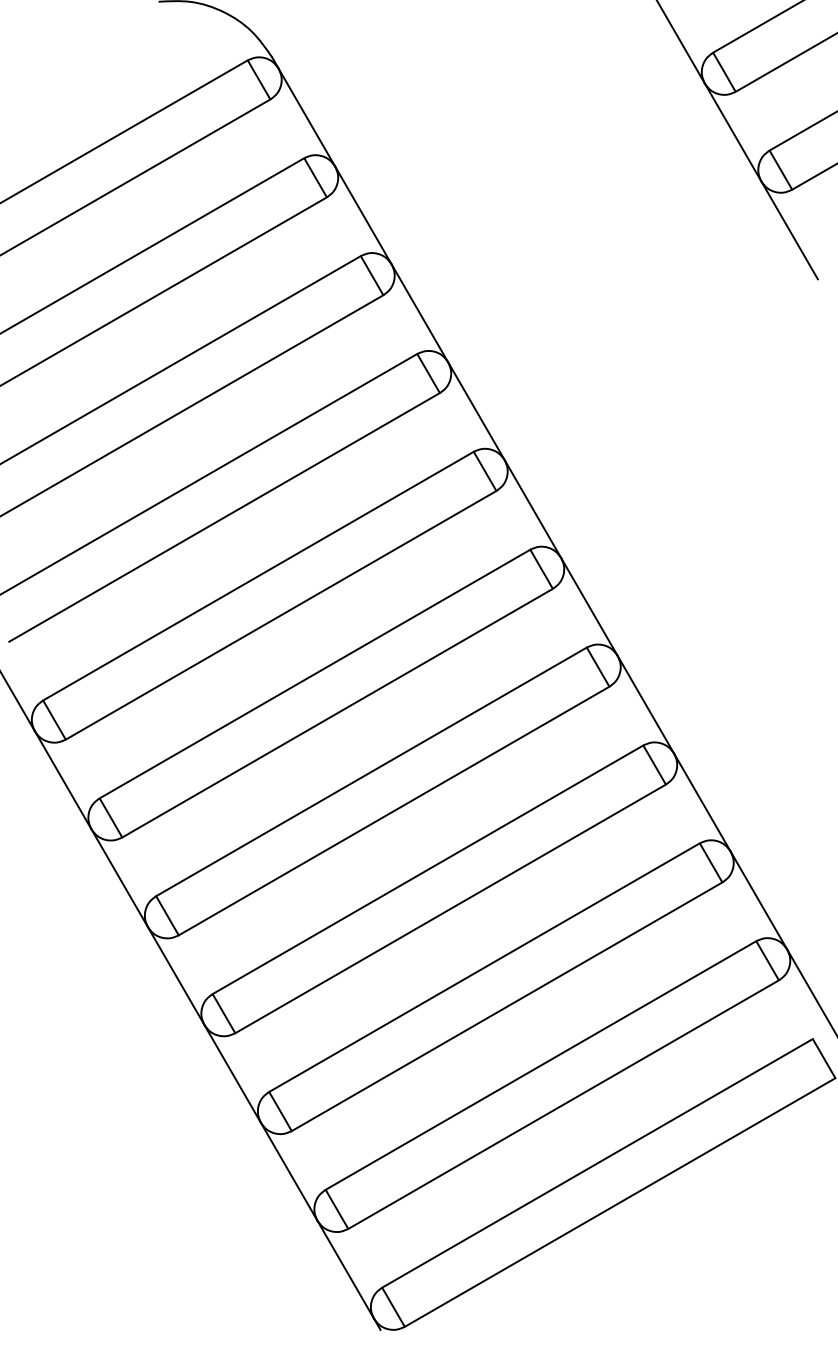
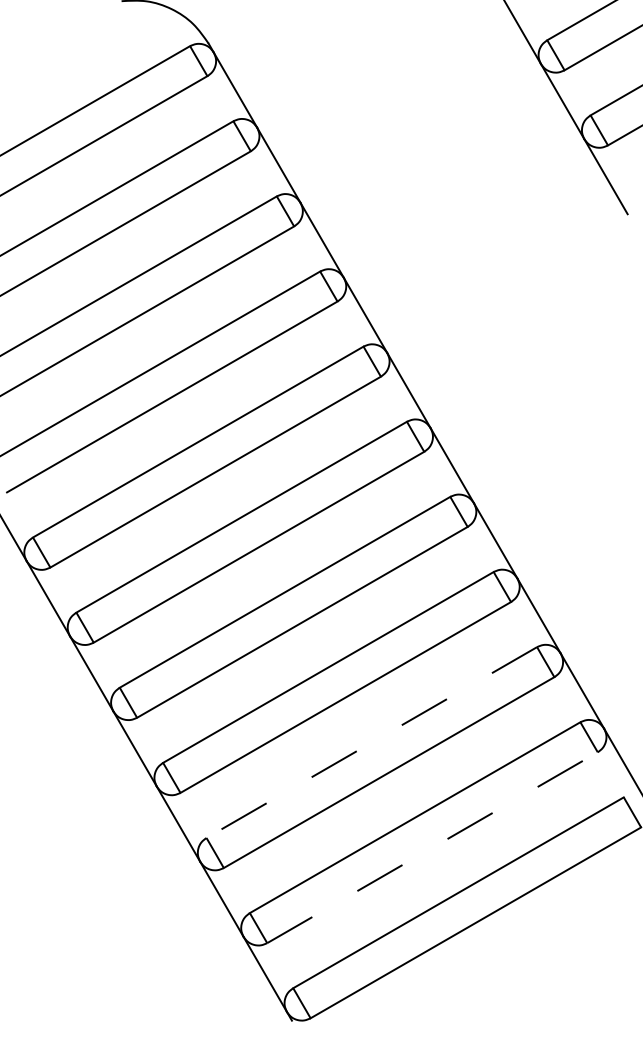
line: (484, 967) -> (371, 742), solid -> dashed
line: (563, 1104) -> (432, 847), solid -> dashed

